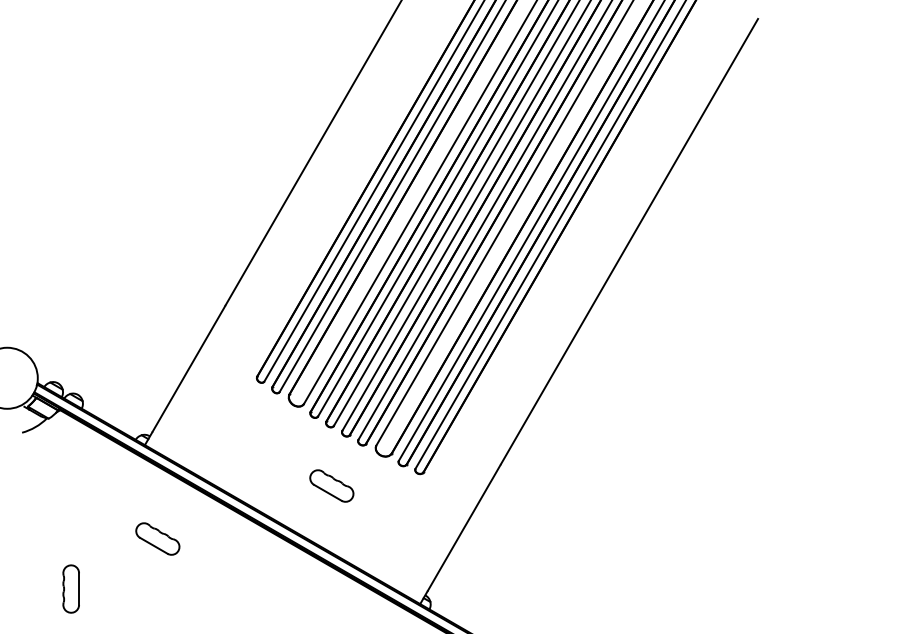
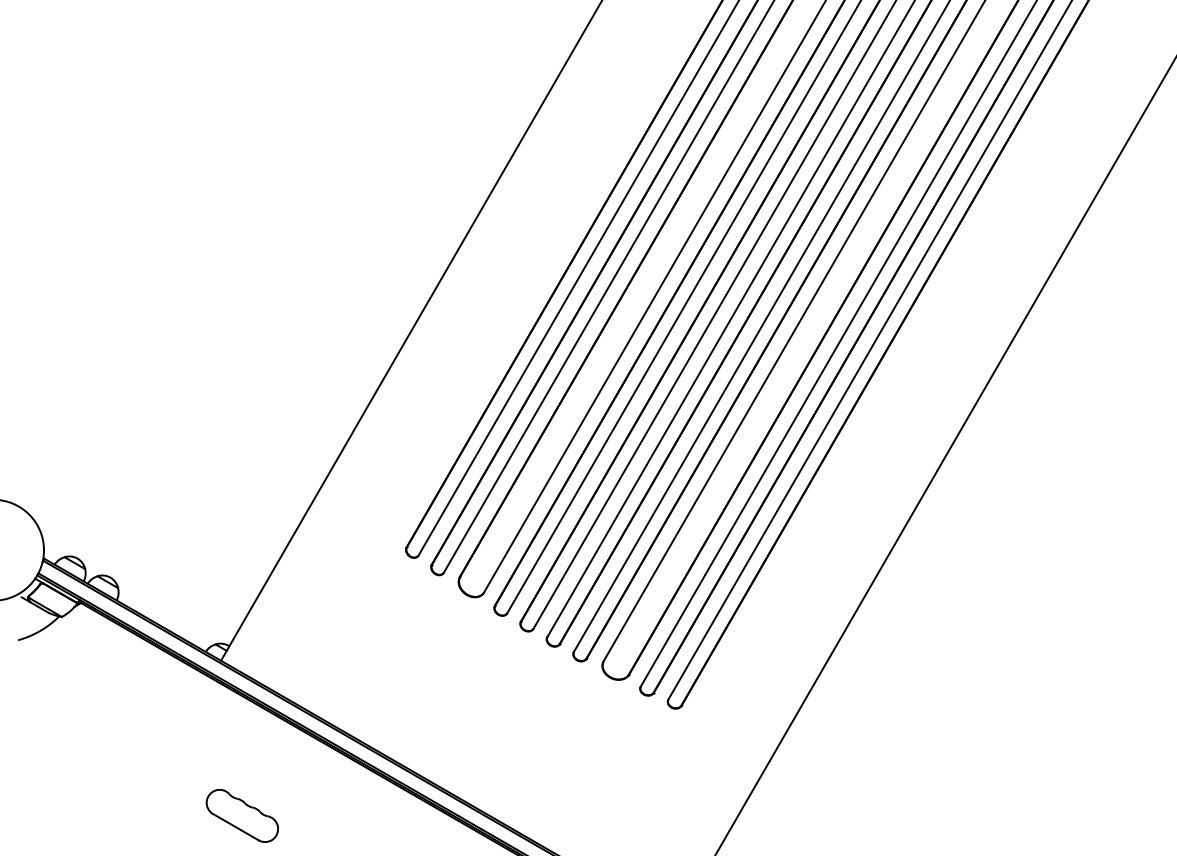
part: (331, 485) -> (529, 727), removed

